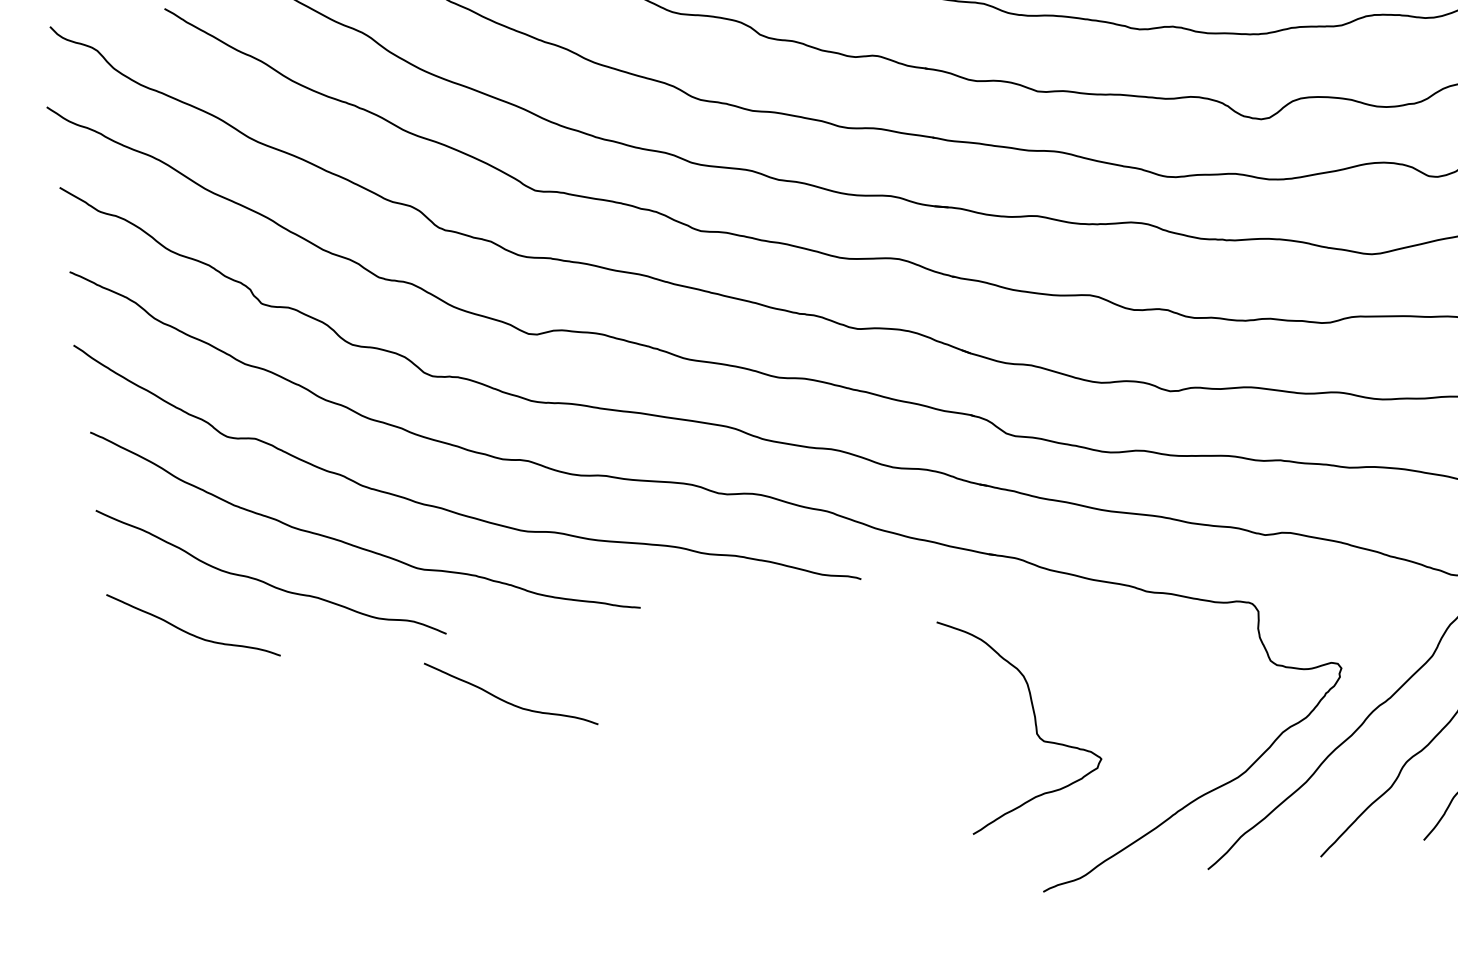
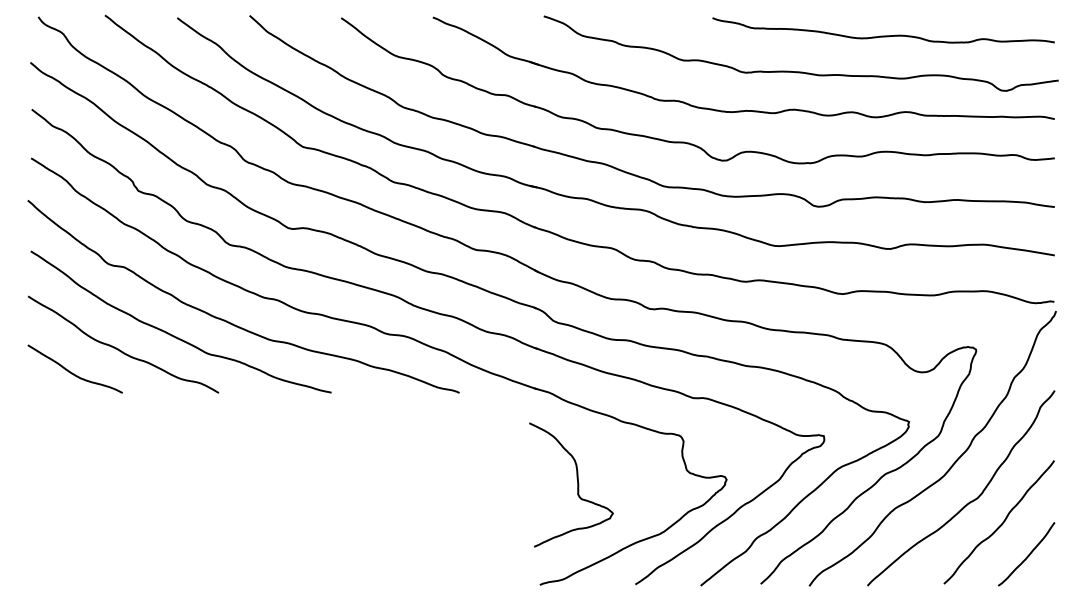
curve: (507, 700) -> (248, 435), removed
curve: (1033, 717) -> (577, 484), moved

